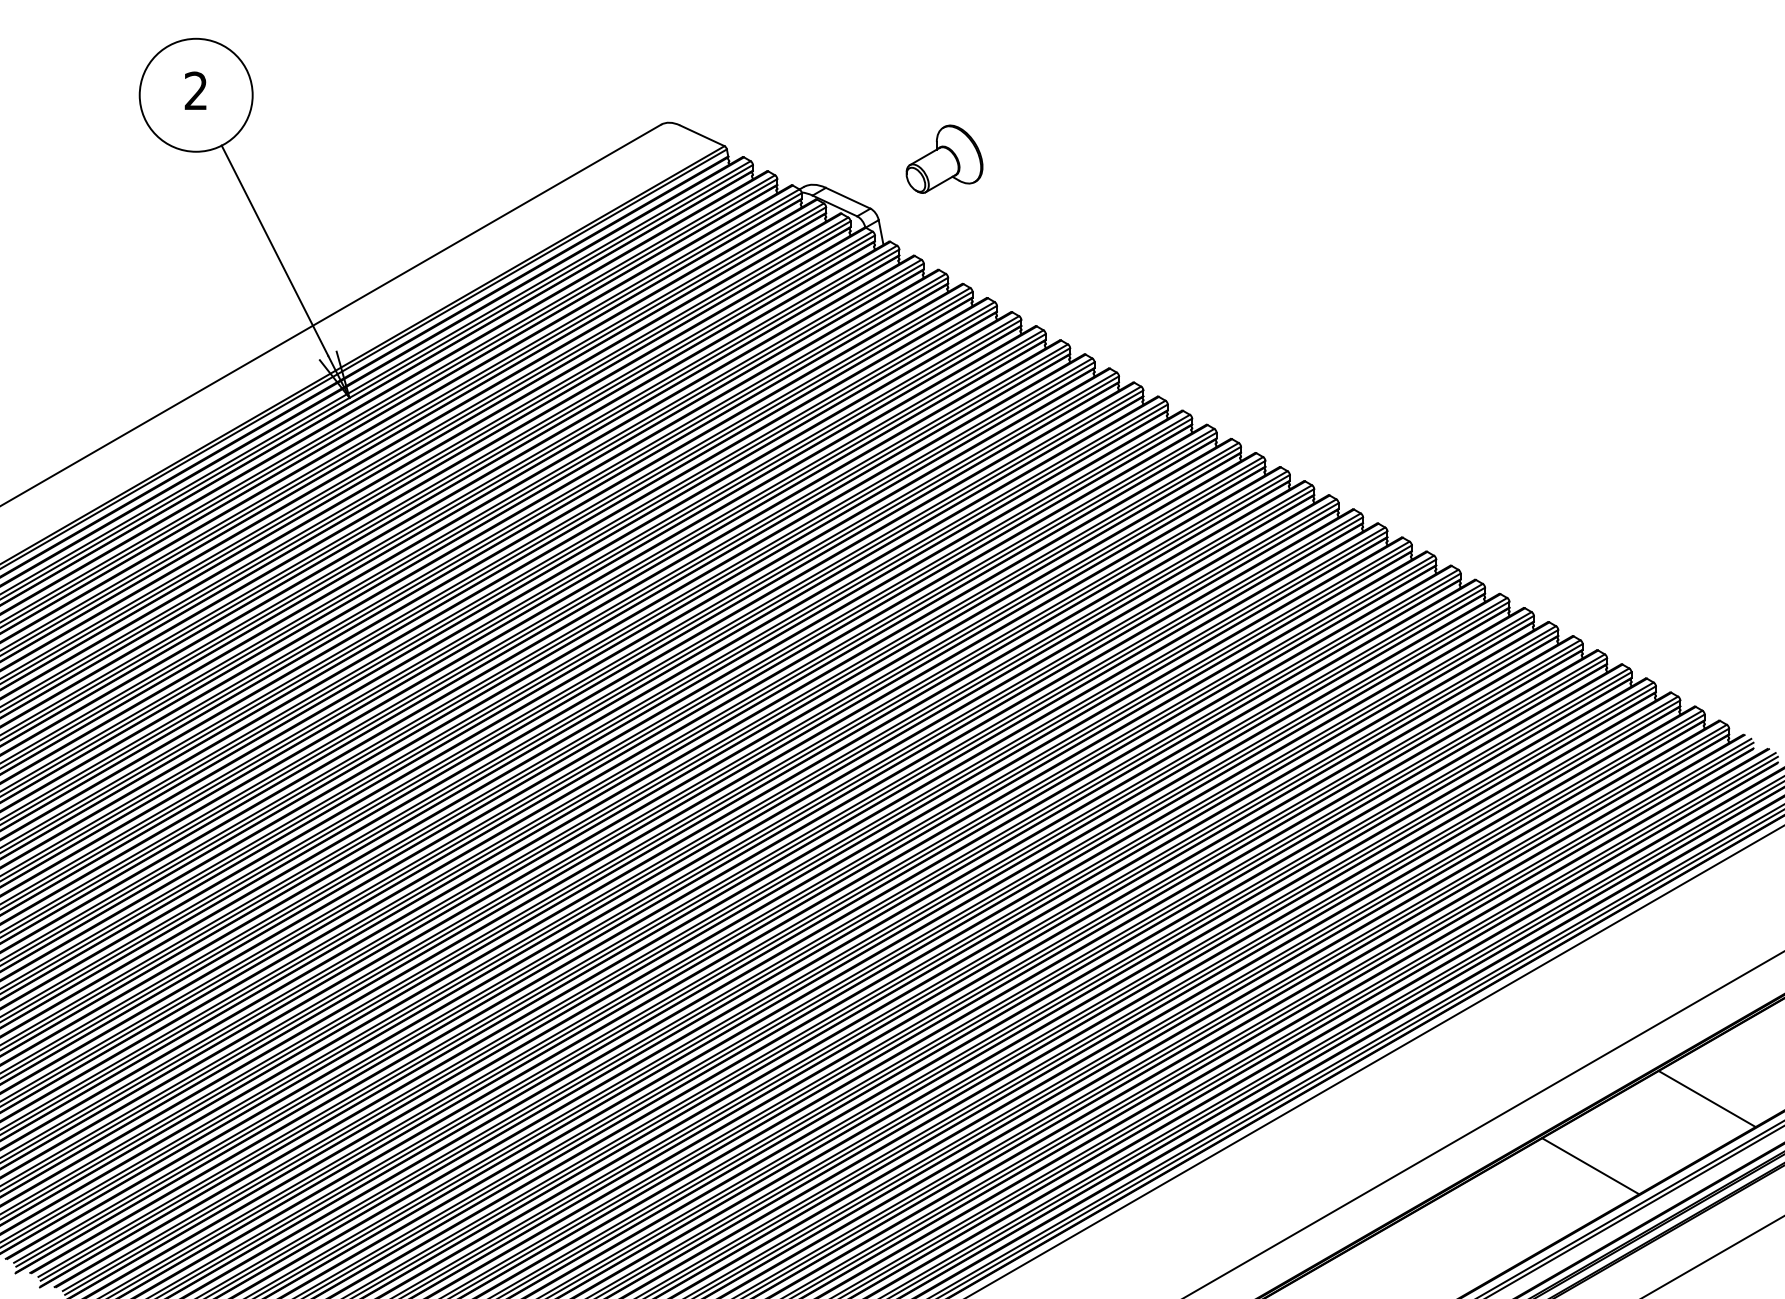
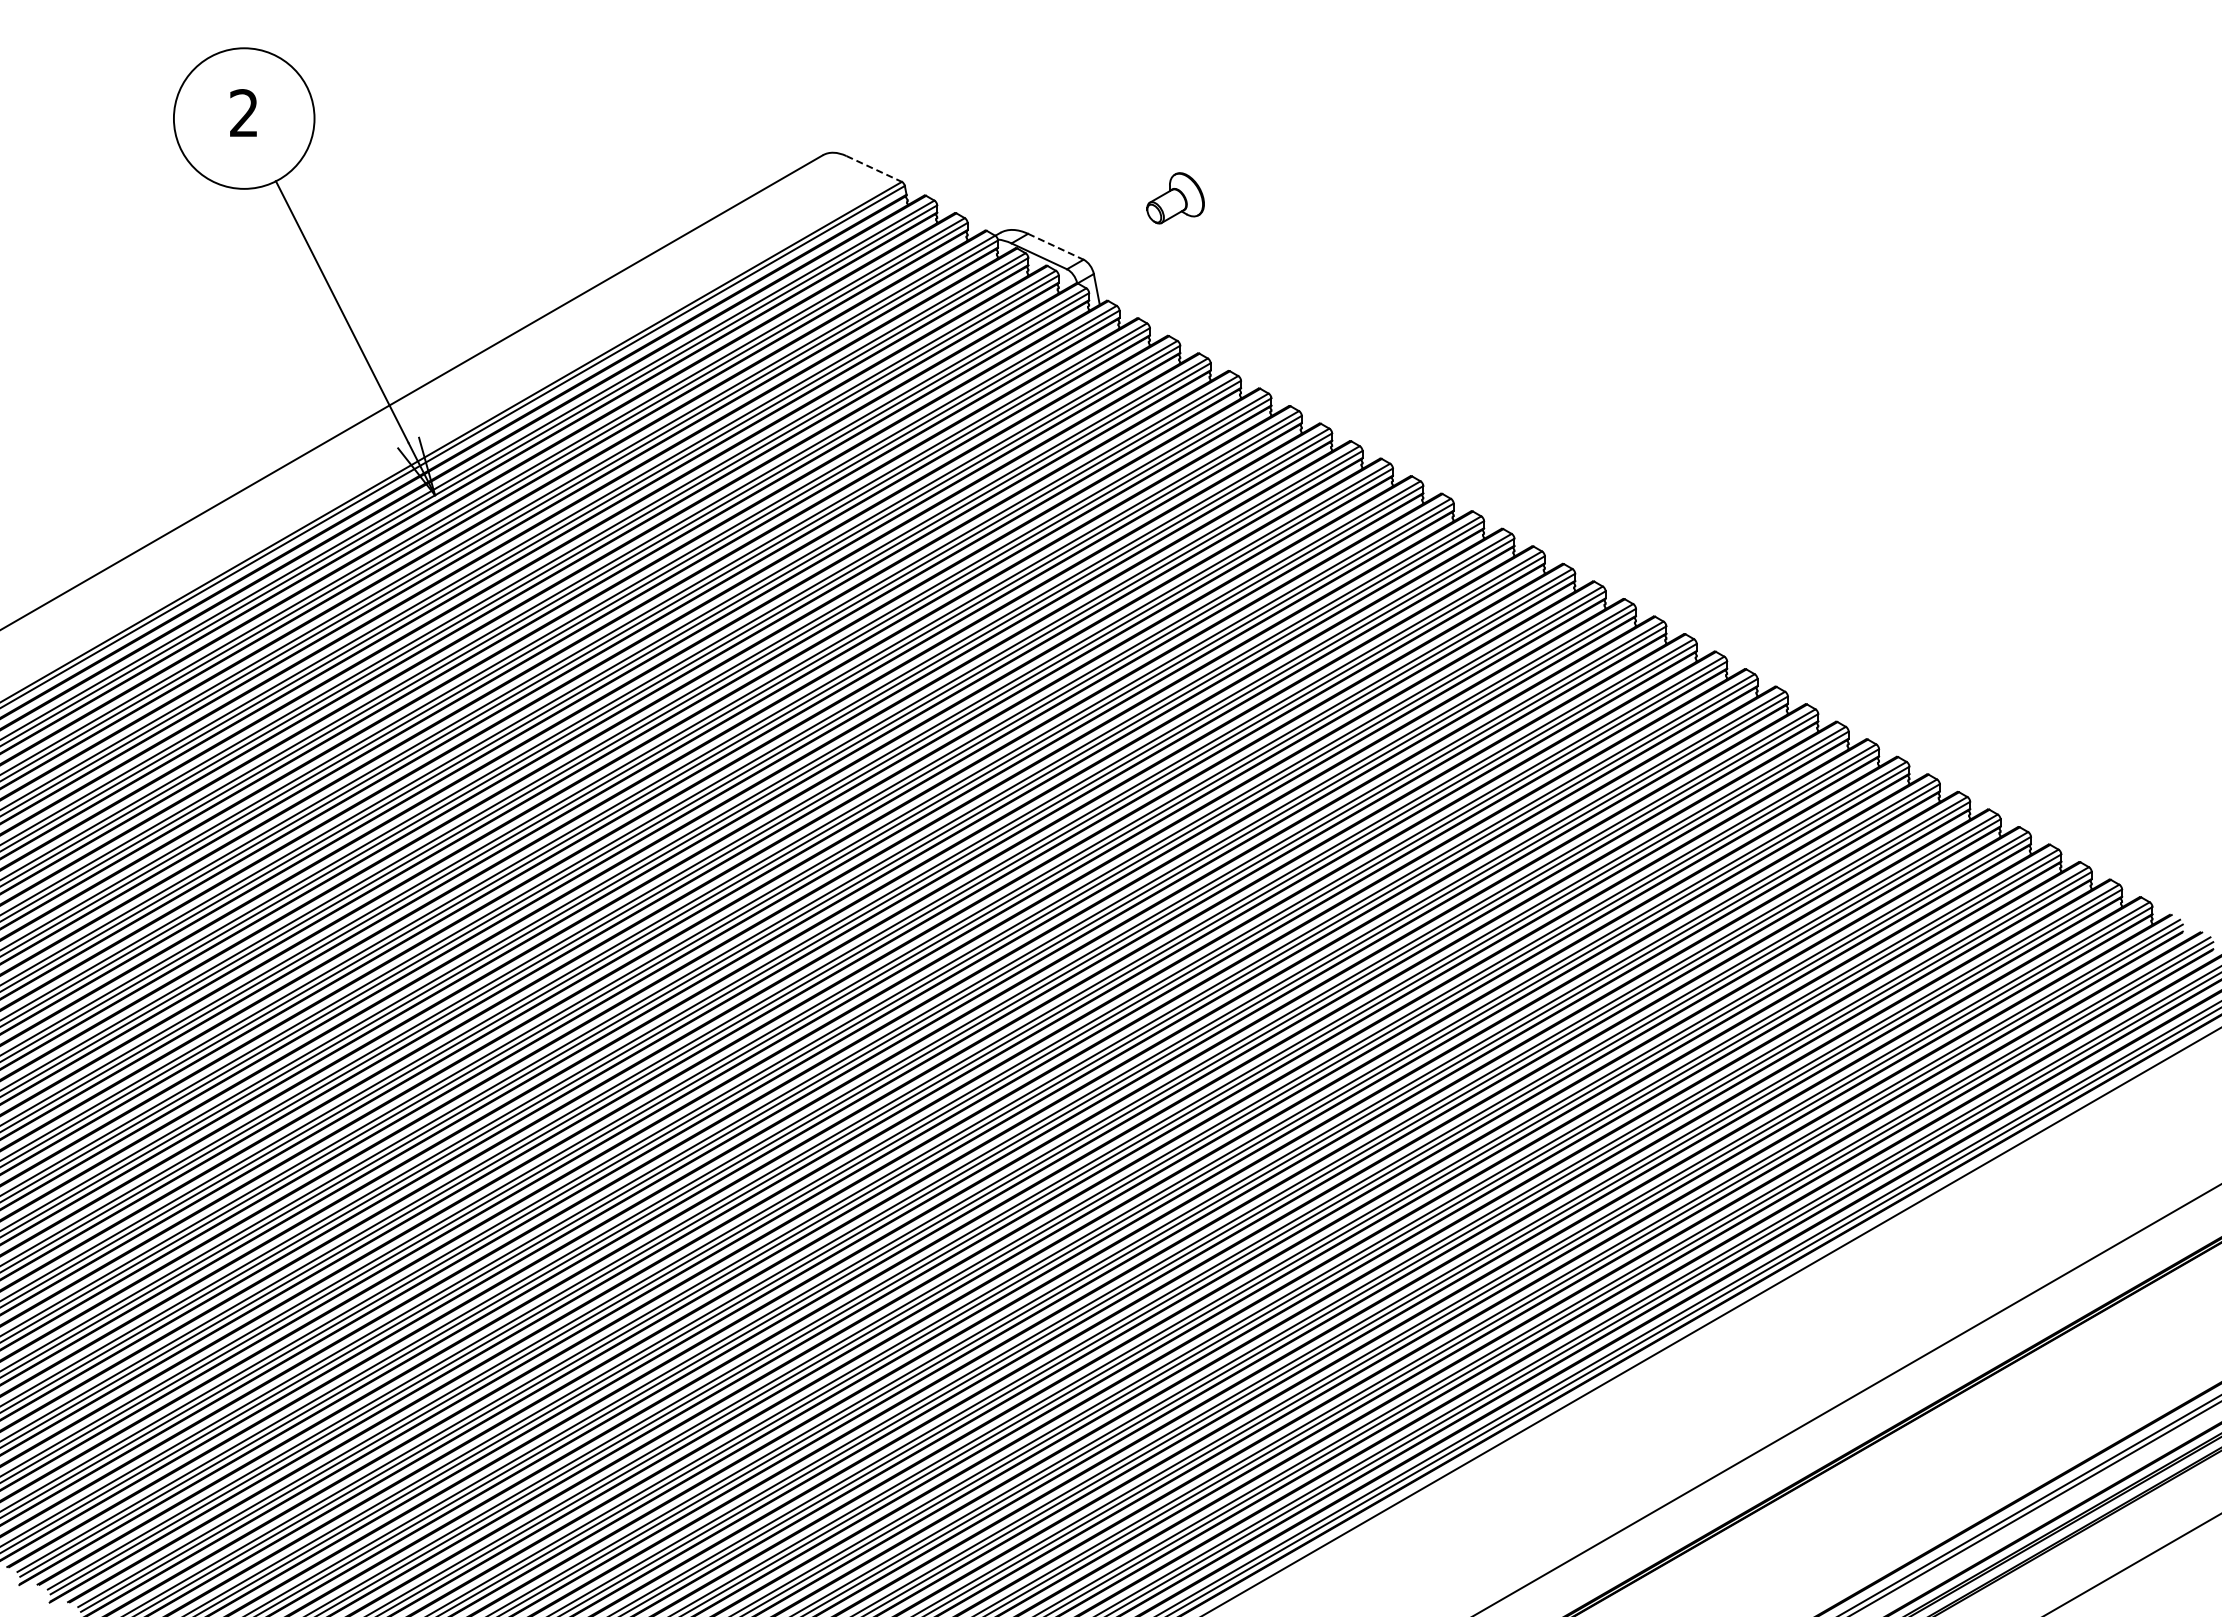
line: (702, 135) -> (874, 168), solid -> dashed
part: (944, 159) -> (1175, 198), size x0.6
line: (847, 198) -> (1055, 246), solid -> dashed
line: (1706, 1098) -> (2124, 1367), removed
line: (1590, 1166) -> (1979, 1451), removed

